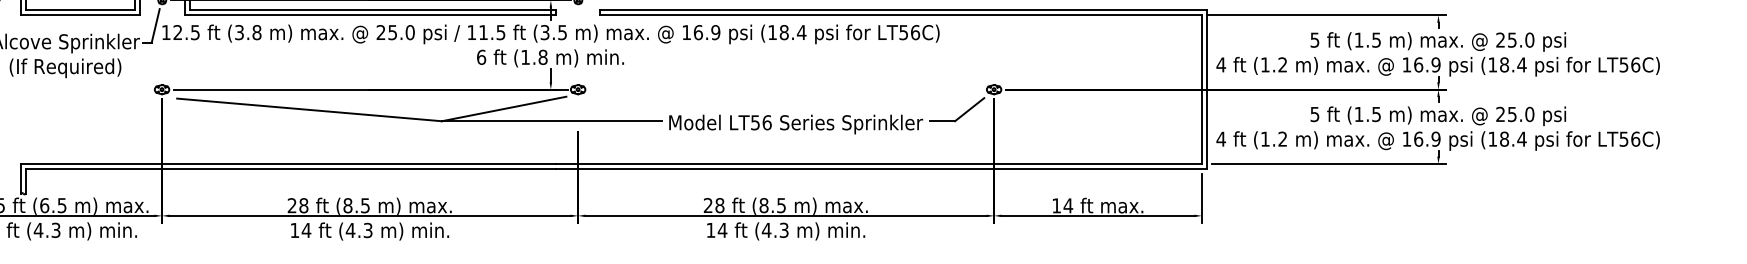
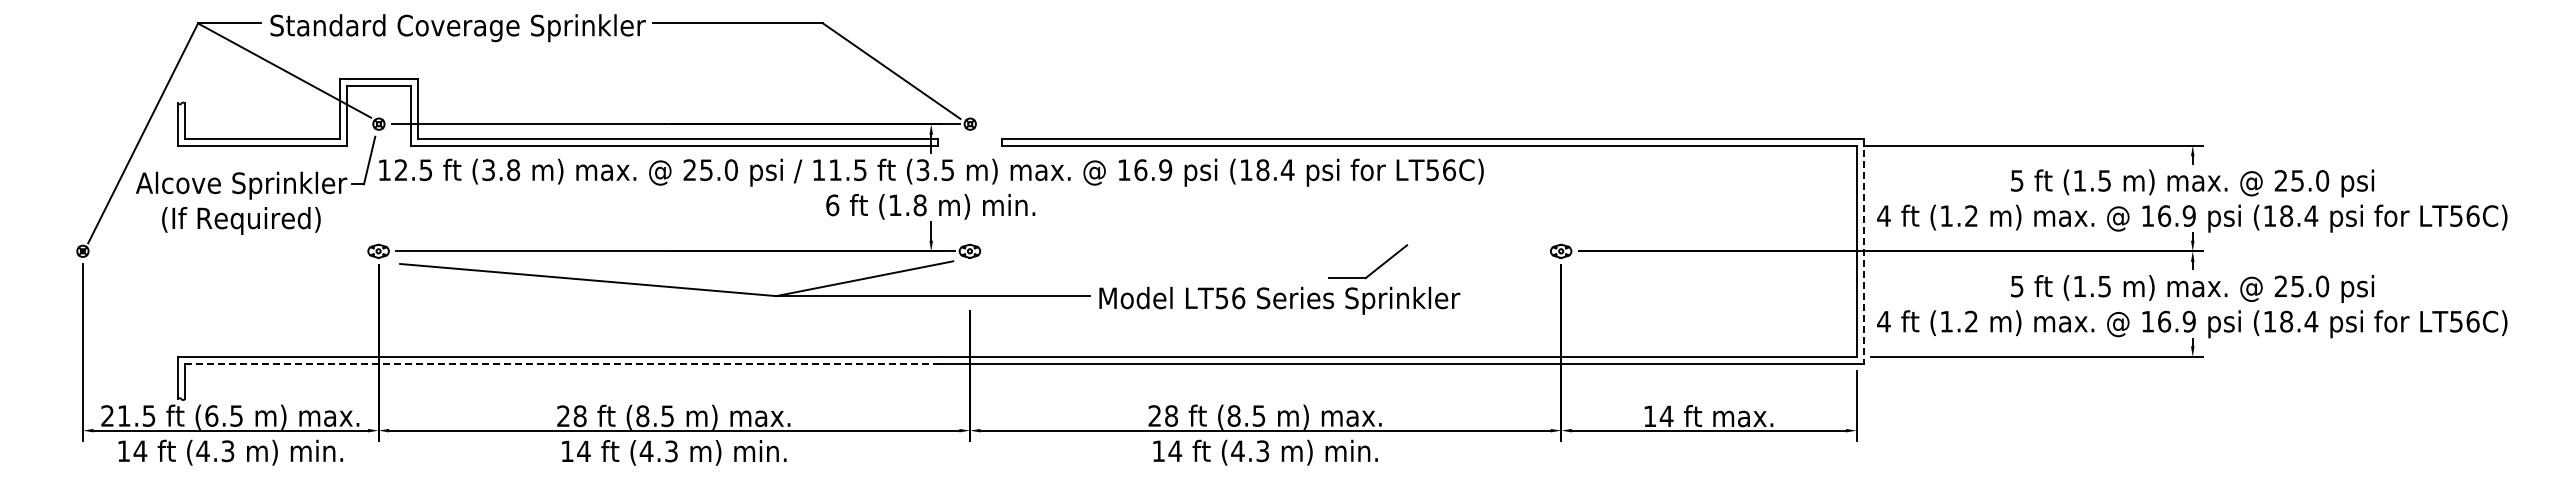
line: (1206, 89) -> (1863, 251), solid -> dashed
part: (961, 115) -> (1374, 269), moved
line: (290, 168) -> (561, 363), solid -> dashed

